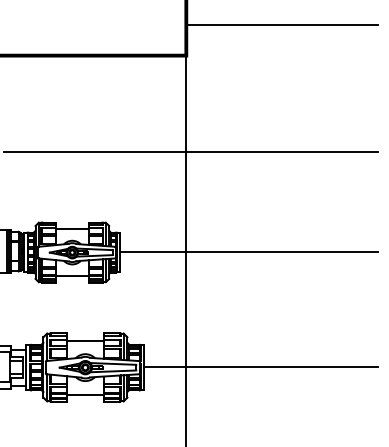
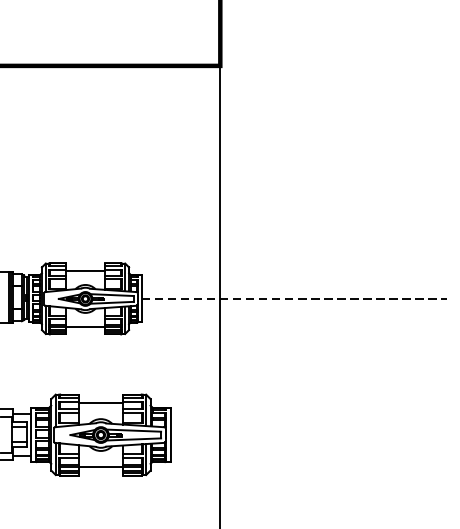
line: (281, 25) -> (332, 30), removed
line: (190, 151) -> (225, 179), removed
line: (248, 252) -> (293, 298), solid -> dashed
line: (260, 367) -> (308, 434), removed

